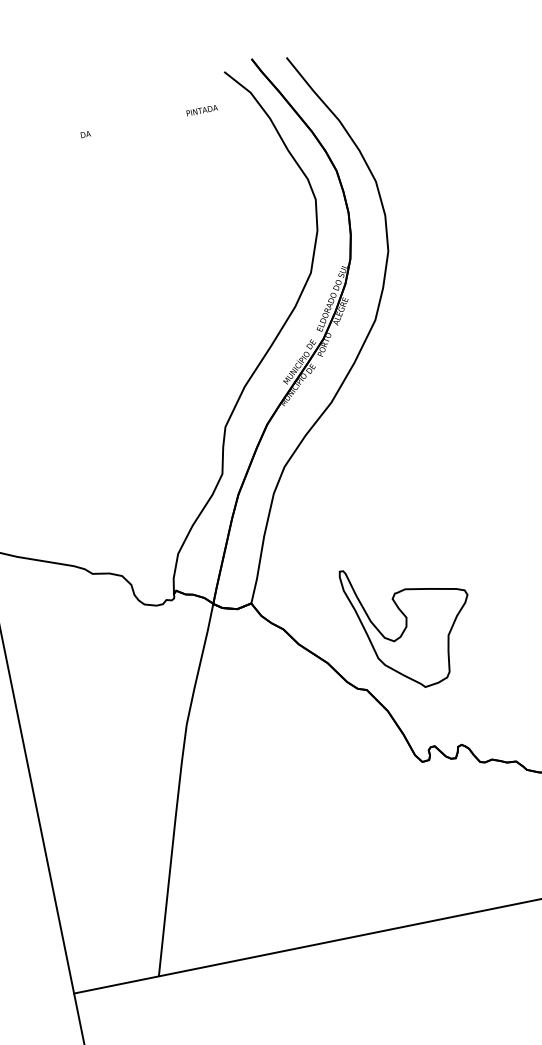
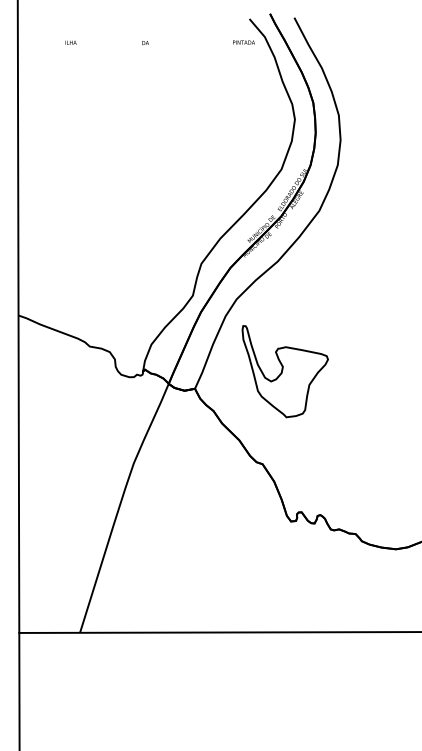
text: (201, 110) -> (243, 42), moved
part: (410, 623) -> (284, 371), moved

